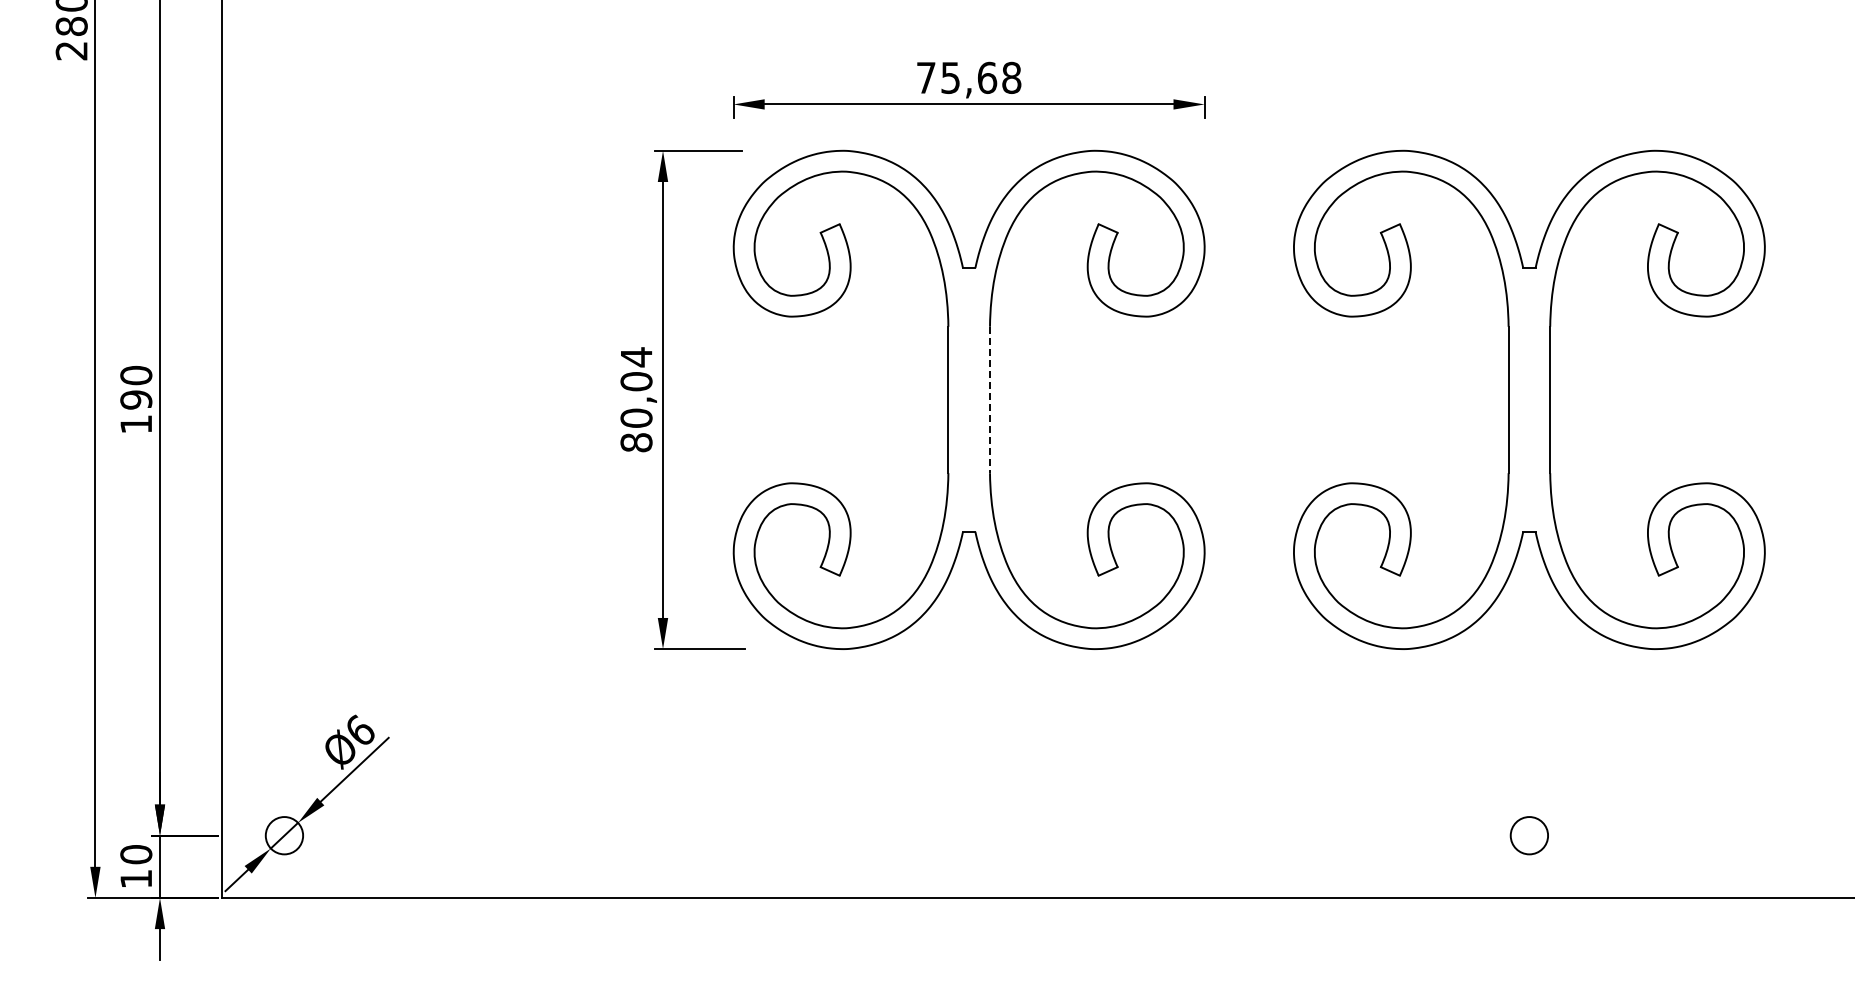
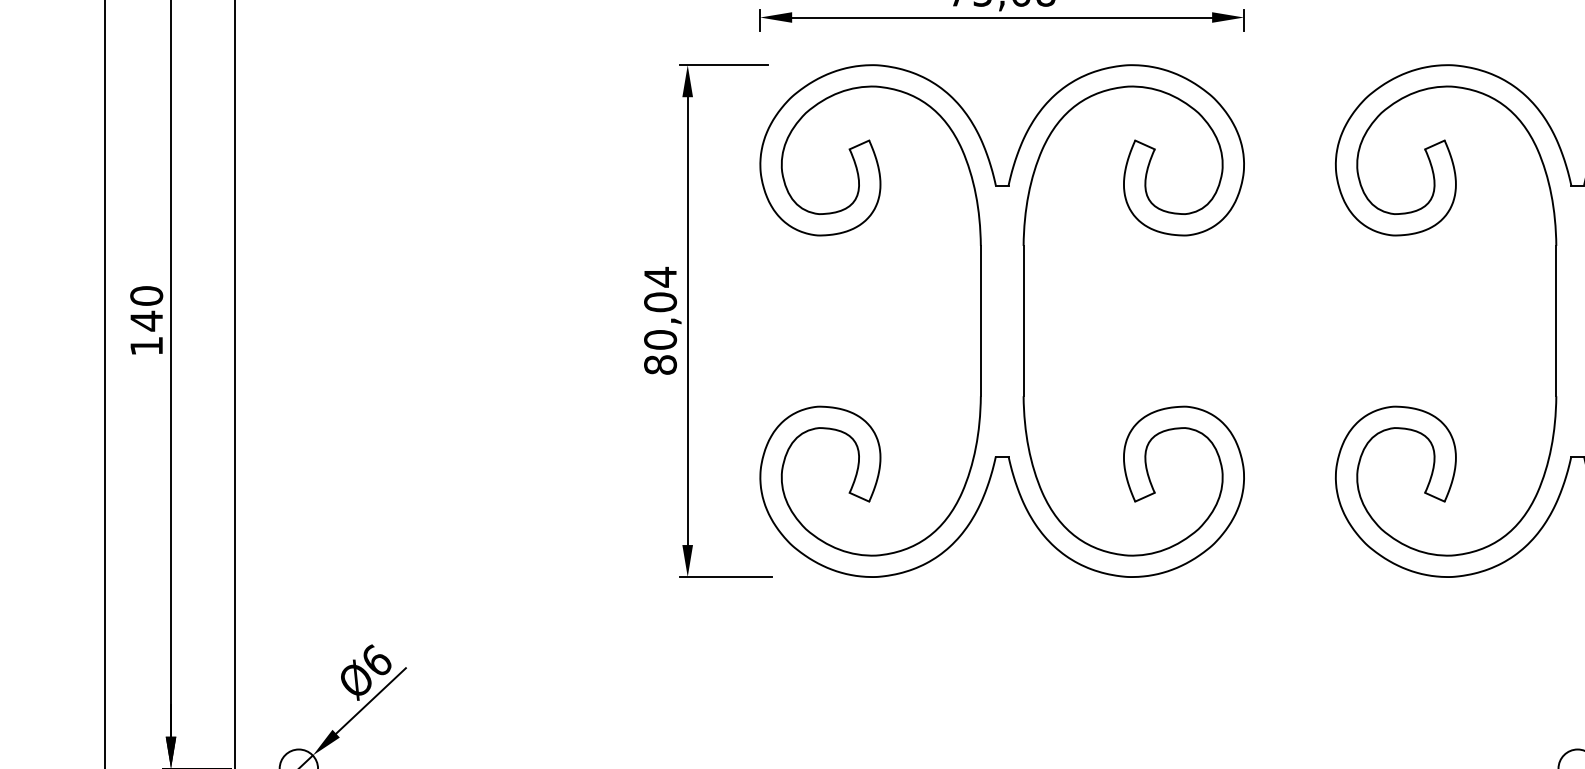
text: (136, 400) -> (146, 321), 190 -> 140
line: (990, 400) -> (1024, 321), dashed -> solid

